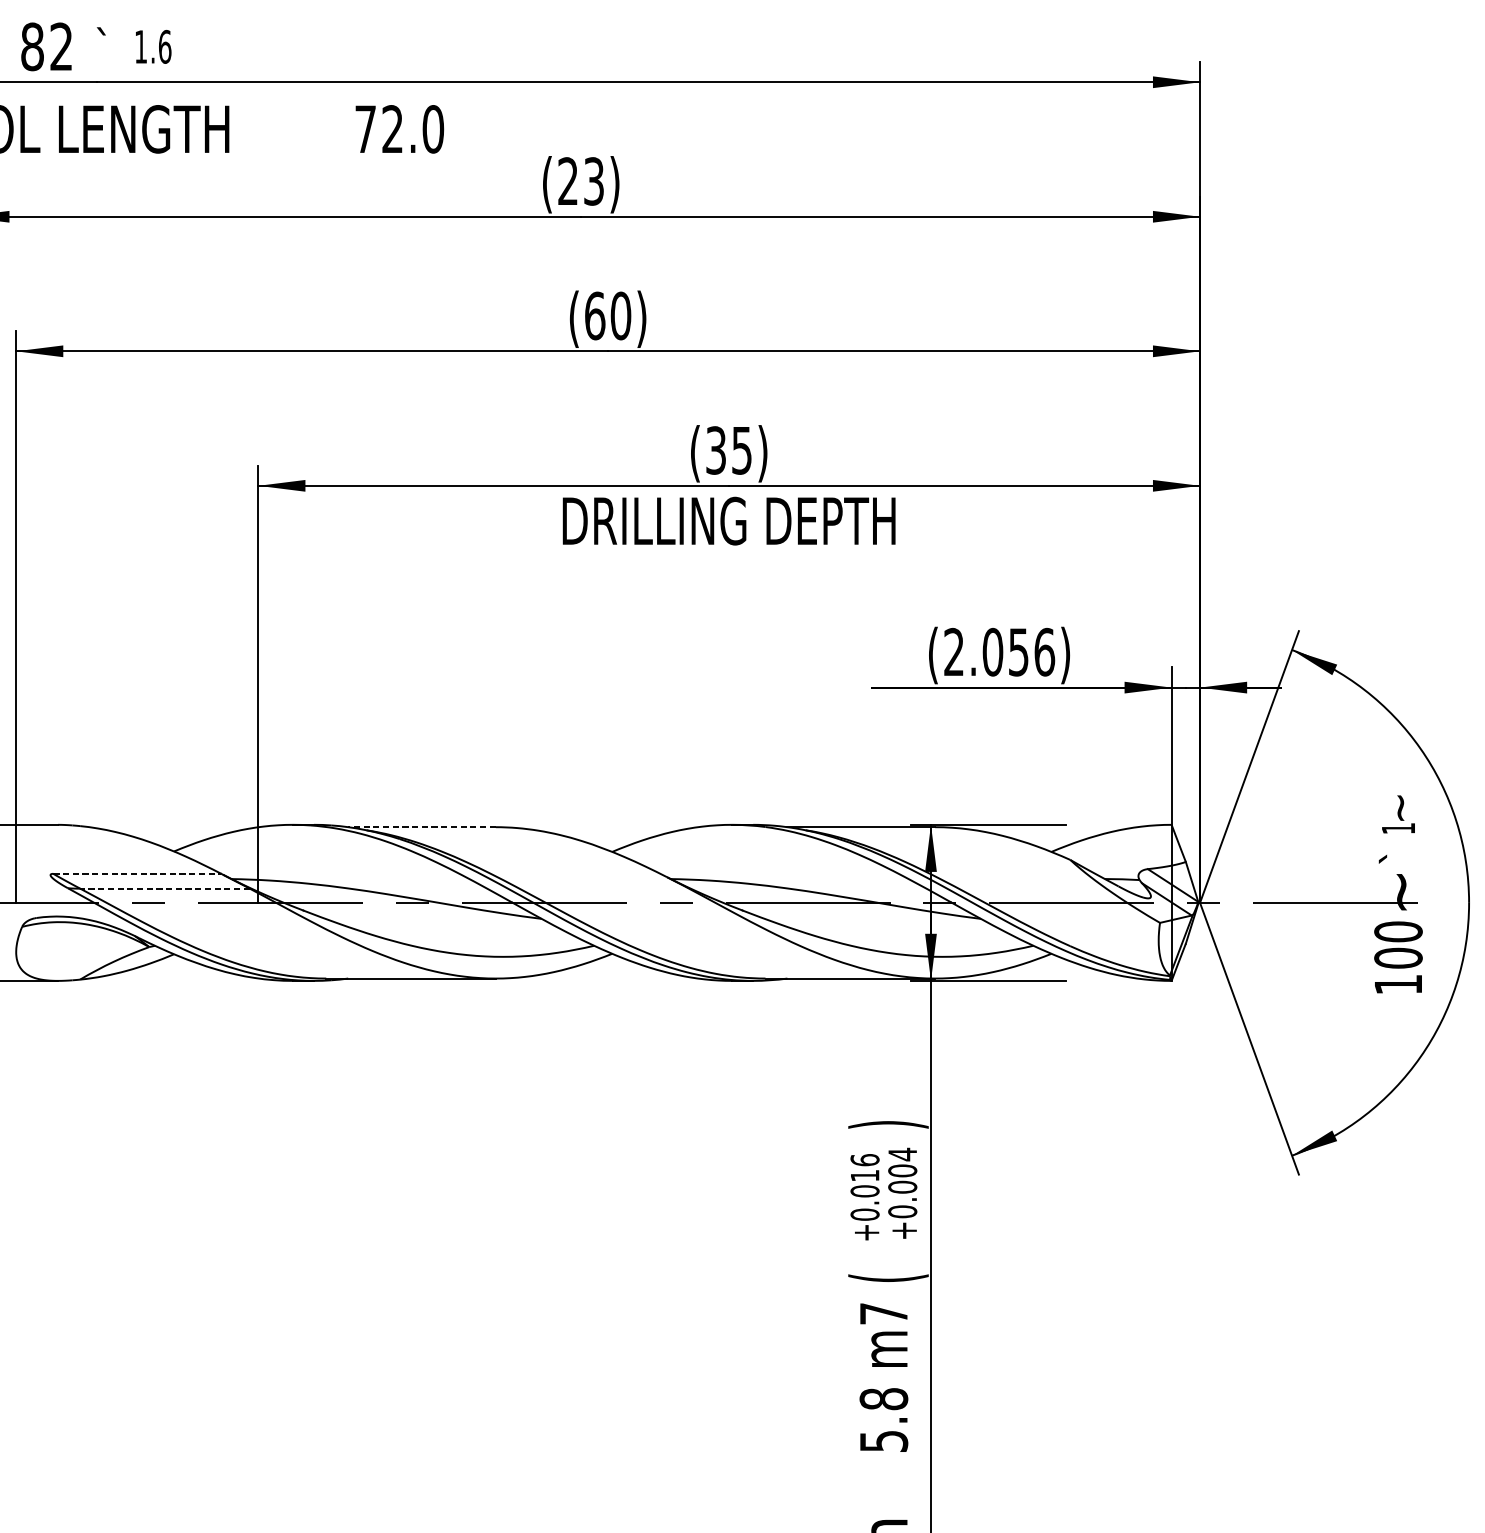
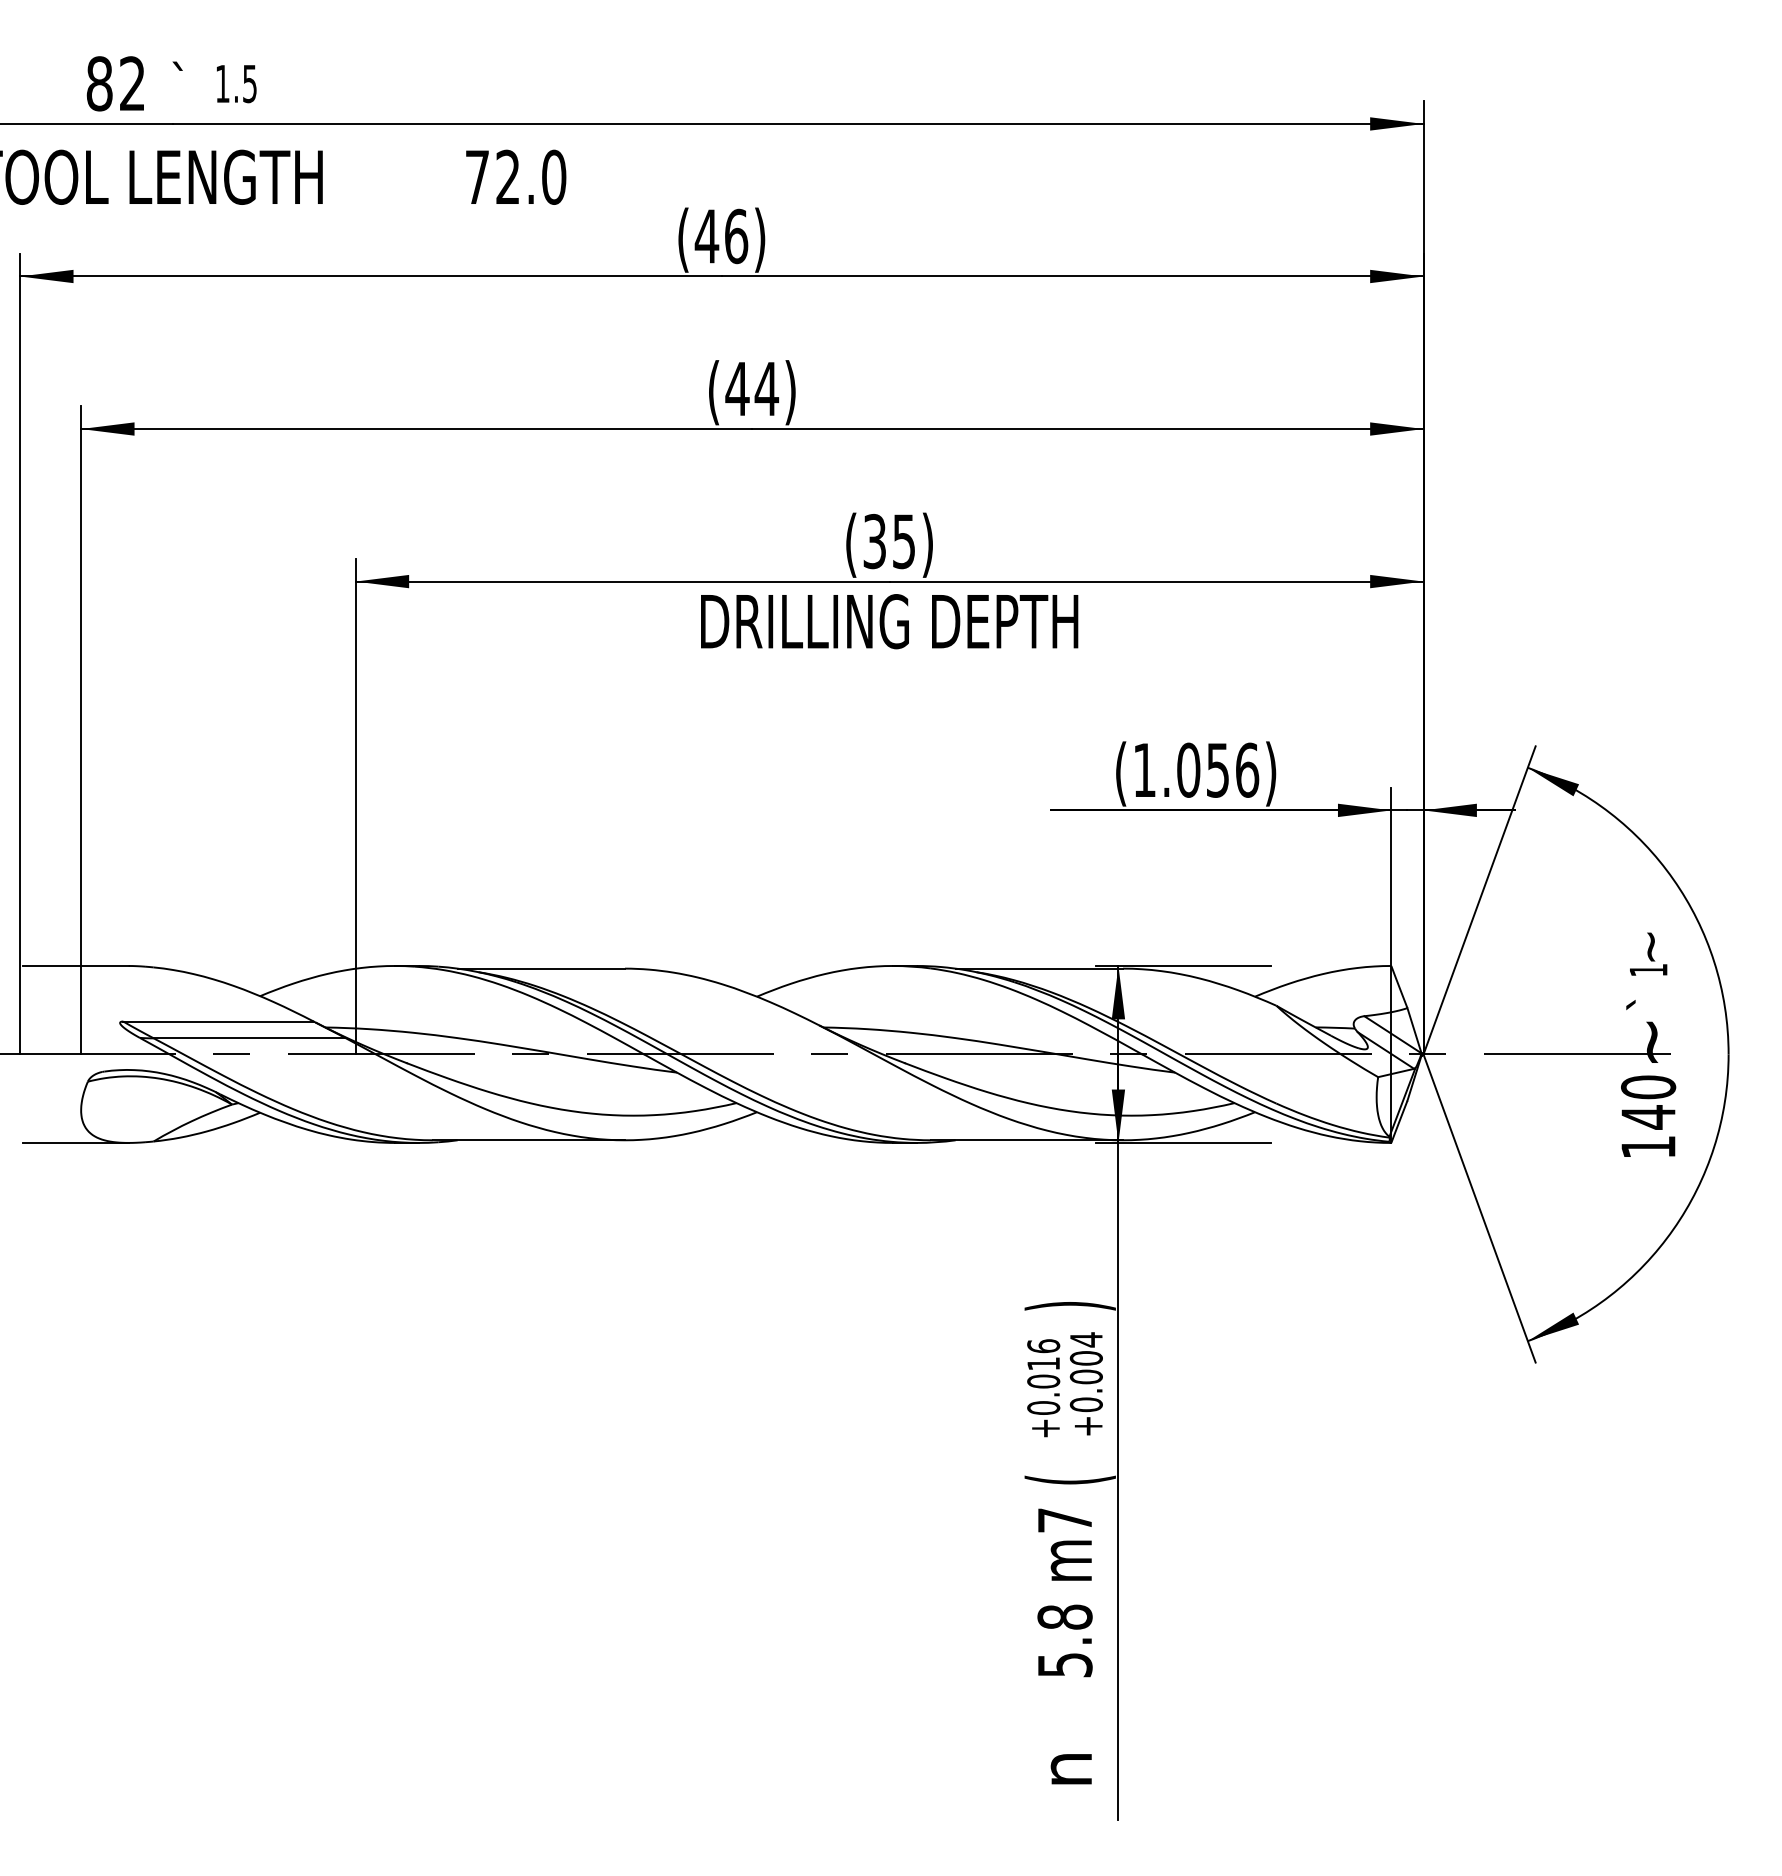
text: (165, 46) -> (250, 83), 1.6 -> 1.5
text: (580, 181) -> (721, 236), (23) -> (46)
text: (608, 315) -> (752, 388), (60) -> (44)
text: (953, 651) -> (1144, 769), (2.056) -> (1.056)
line: (422, 827) -> (541, 968), dashed -> solid
line: (138, 873) -> (219, 1021), dashed -> solid
line: (164, 888) -> (249, 1038), dashed -> solid
text: (1398, 958) -> (1648, 1117), 100 -> 140

